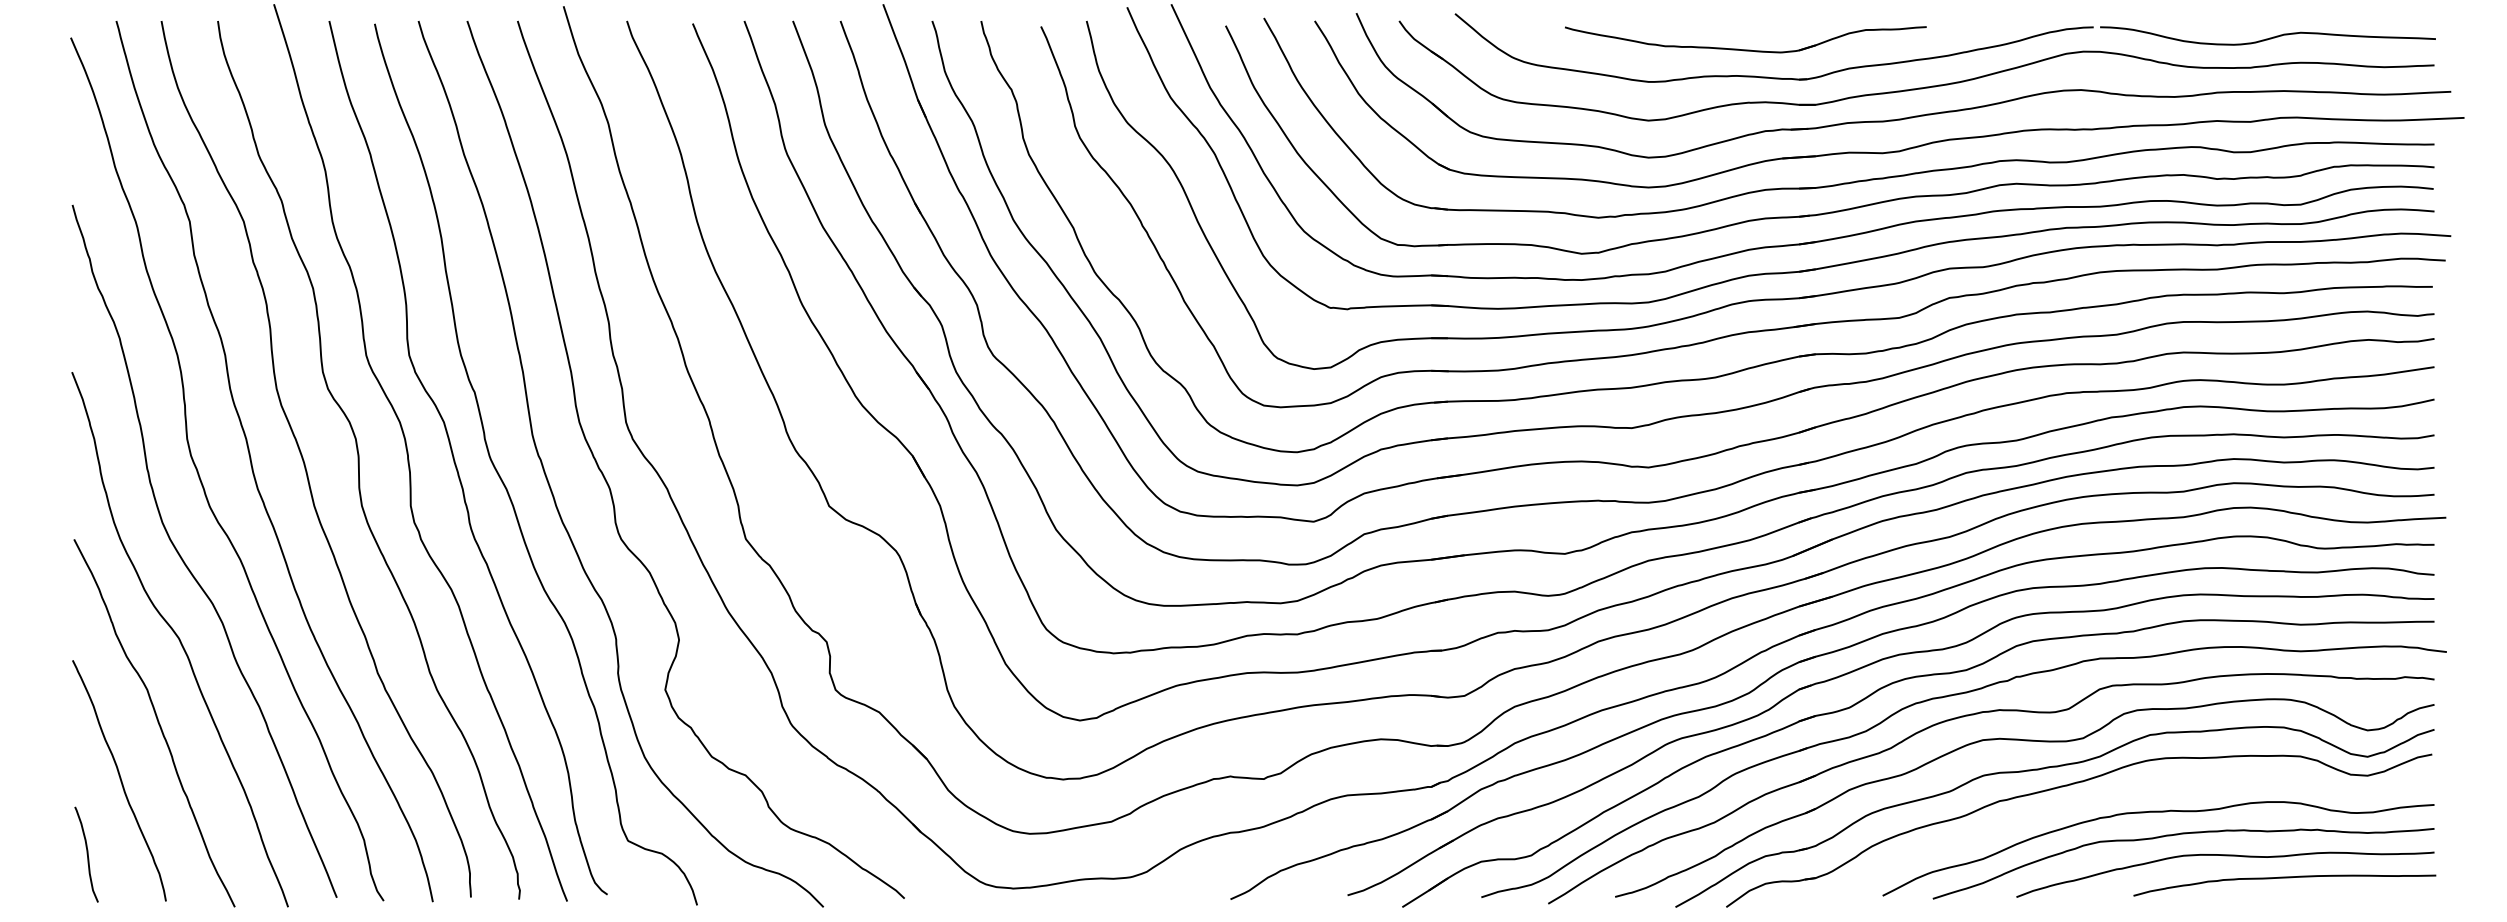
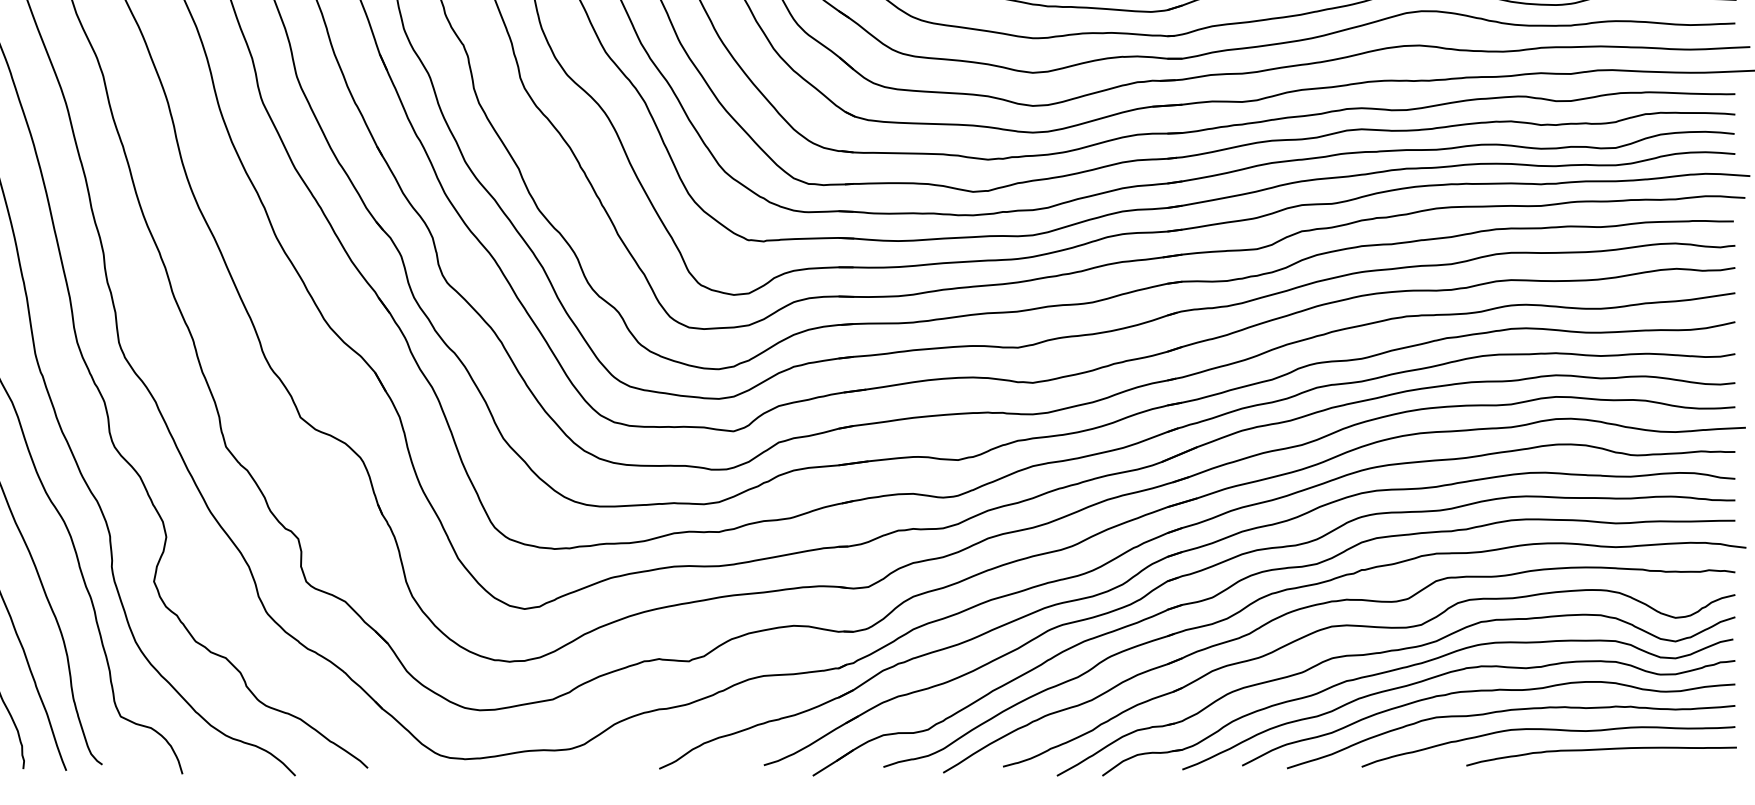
curve: (2108, 794) -> (1443, 675), added

